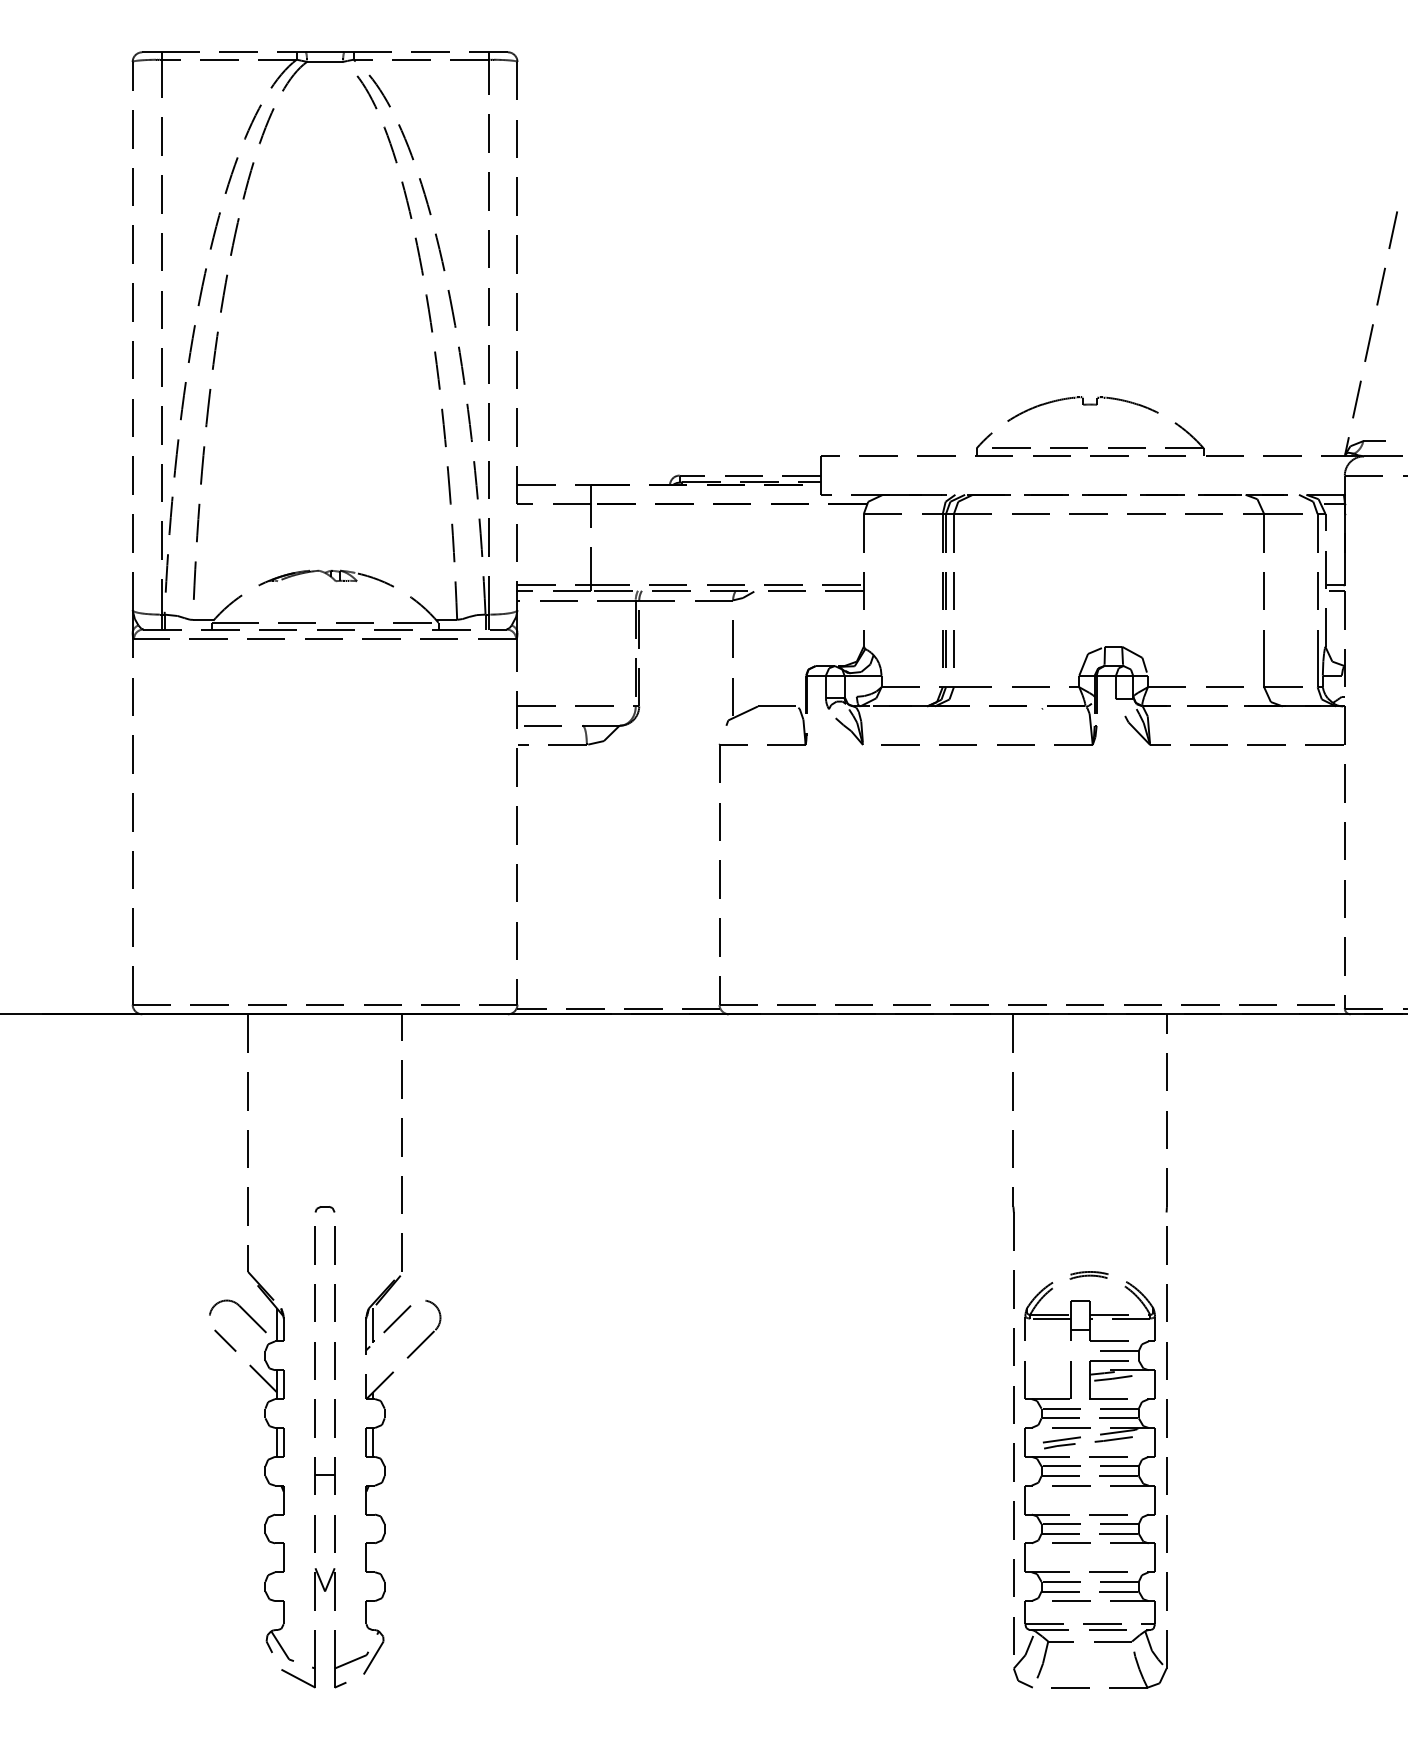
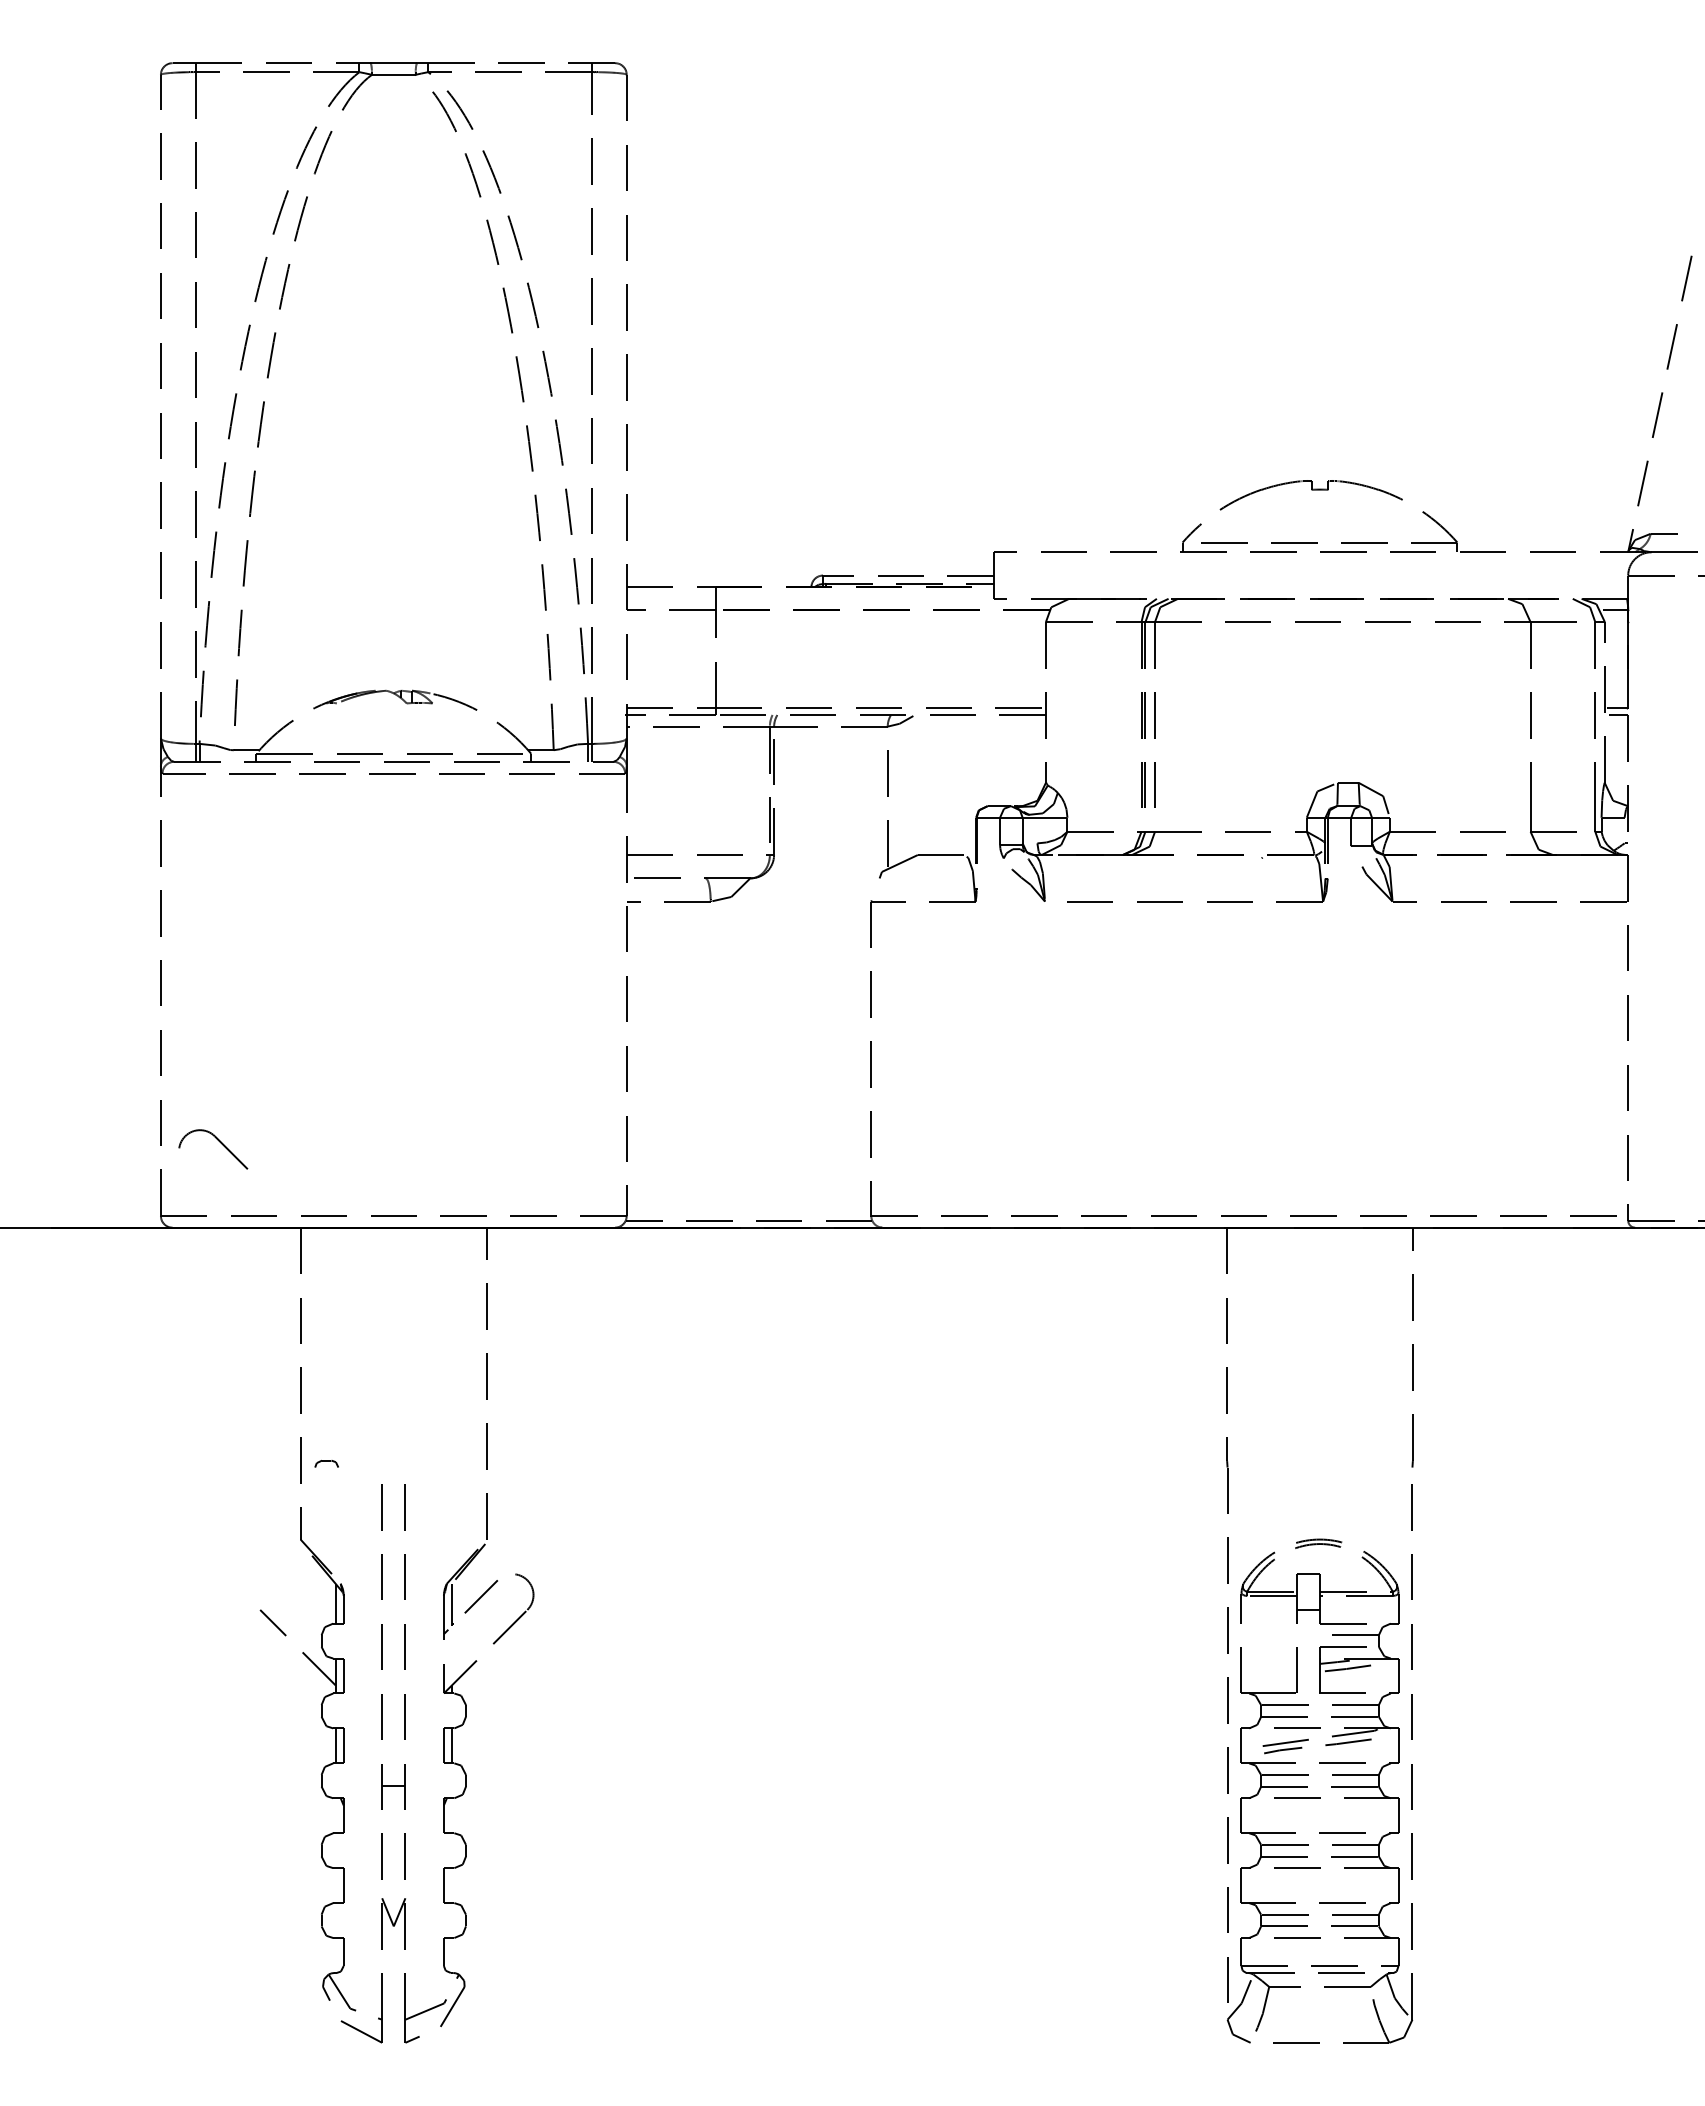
part: (324, 1209) -> (326, 1463), moved
part: (243, 1310) -> (219, 1142), moved

